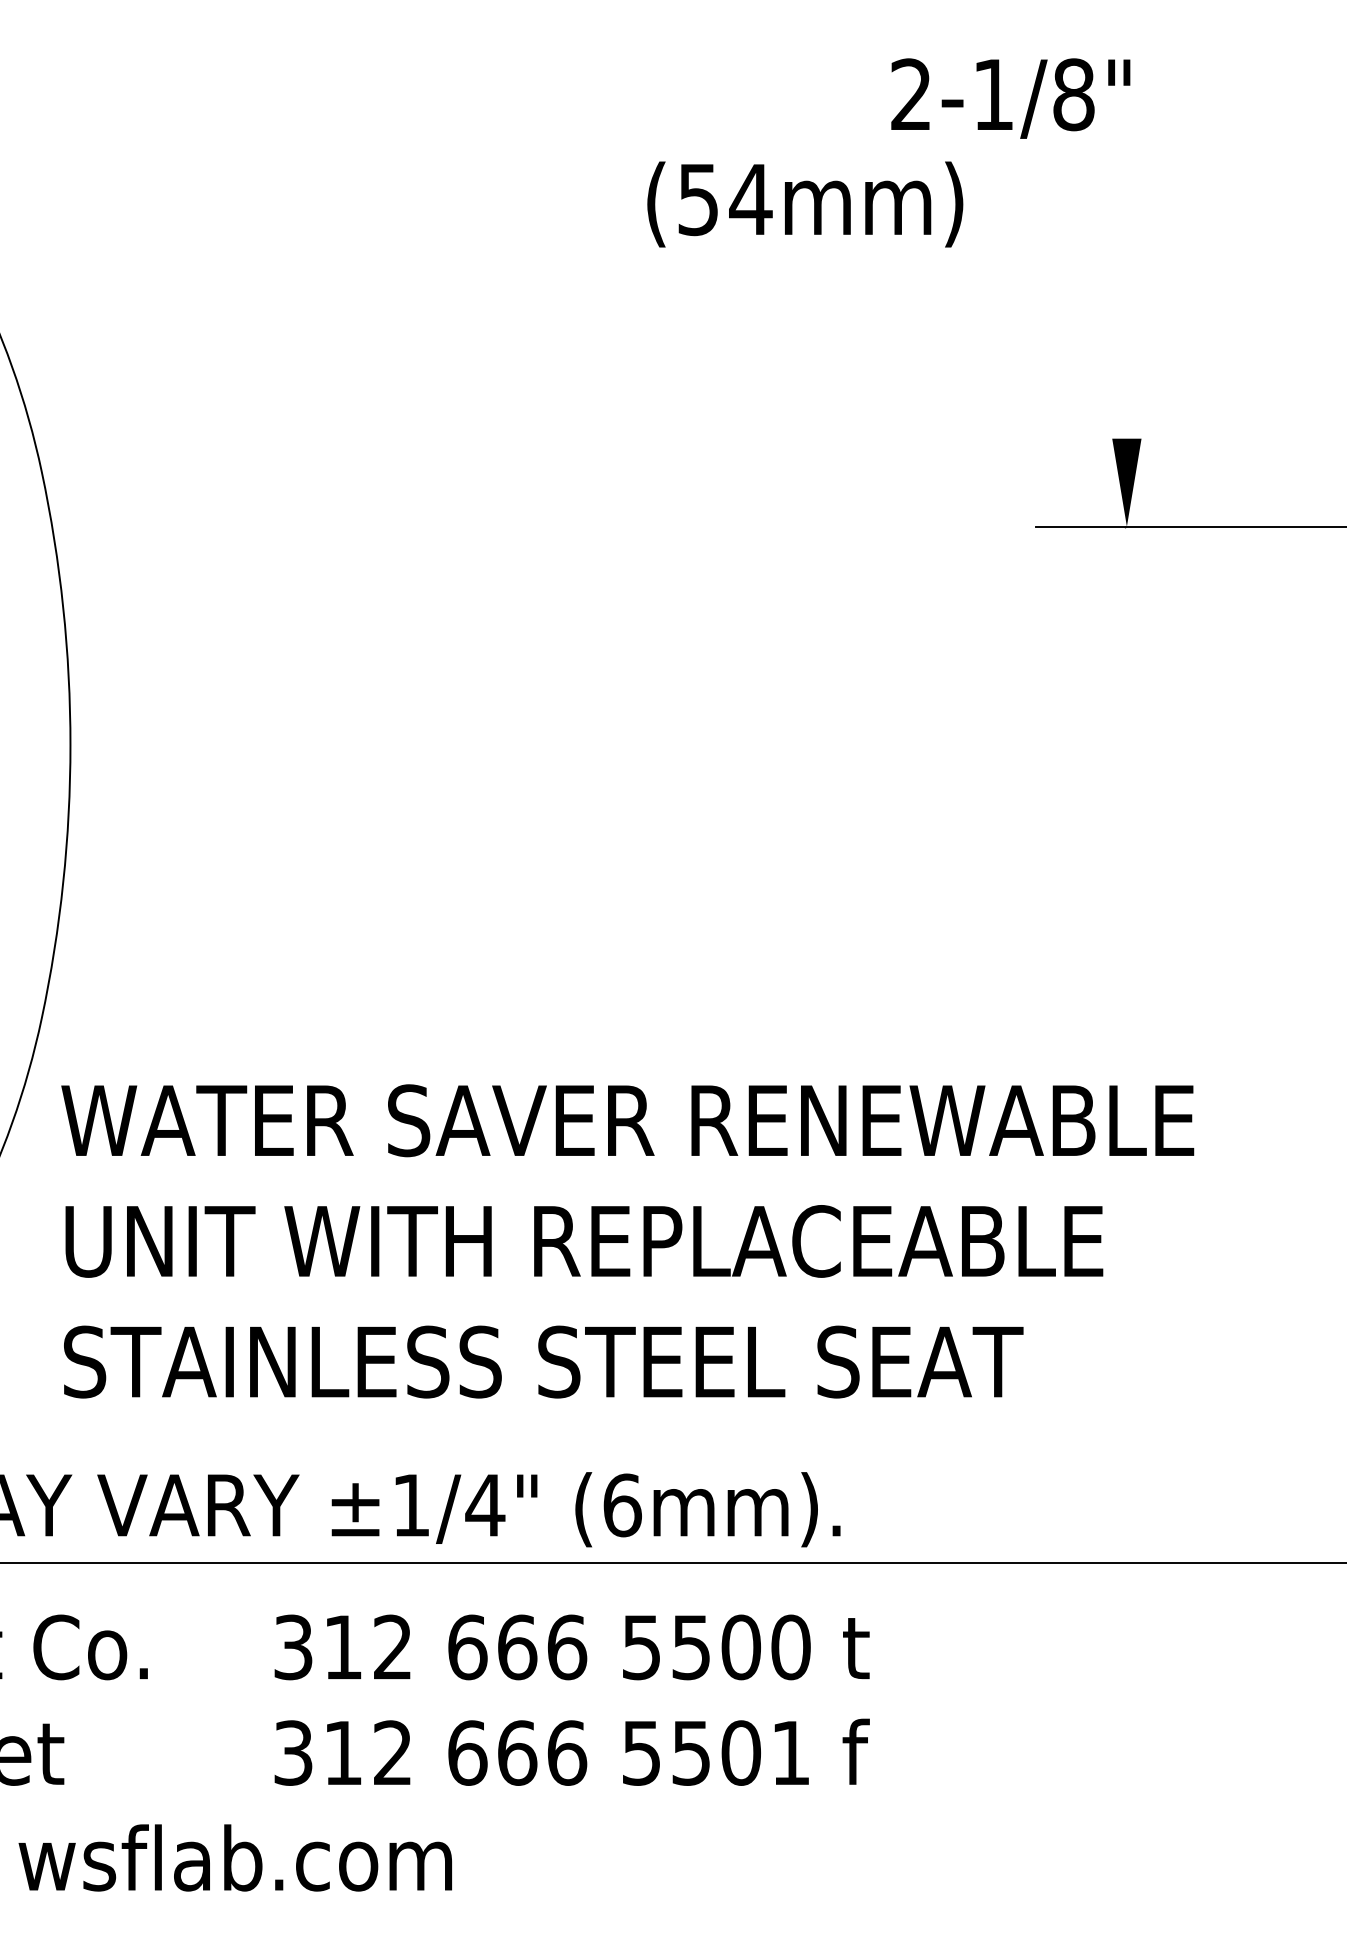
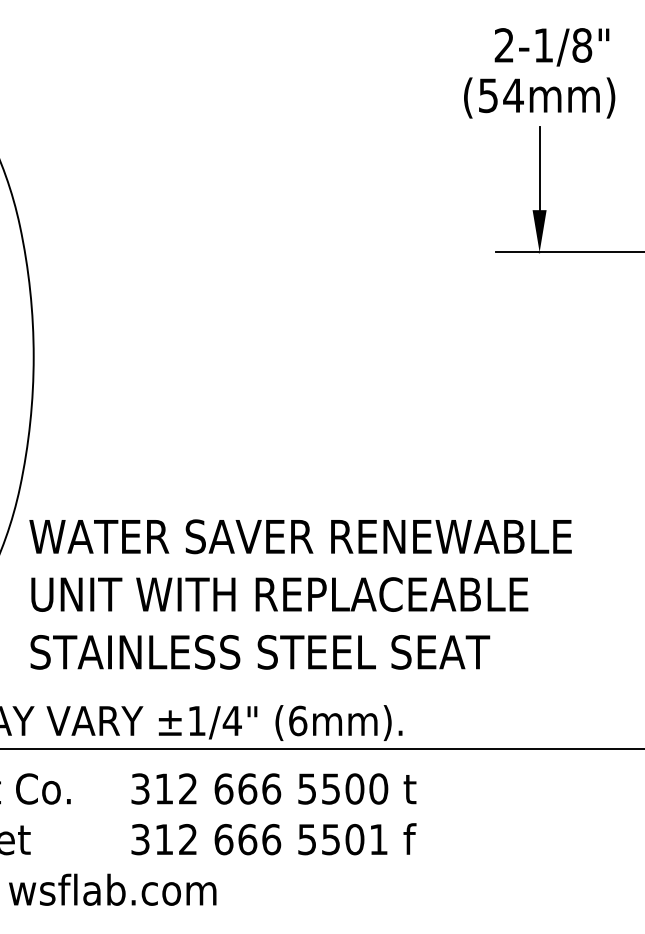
text: (1009, 99) -> (551, 47), moved
text: (805, 203) -> (539, 97), moved
line: (1126, 351) -> (539, 168), added

